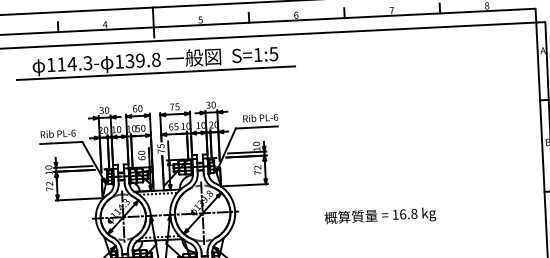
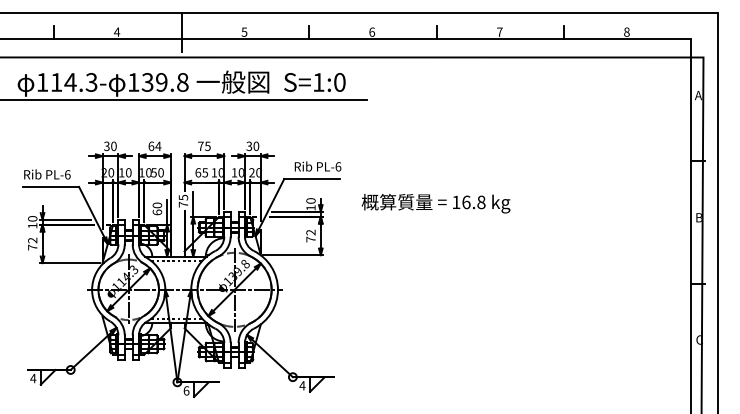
text: (273, 54) -> (339, 82), S=1:5 -> S=1:0
text: (140, 108) -> (158, 146), 60 -> 64
text: (379, 216) -> (435, 203), moved

